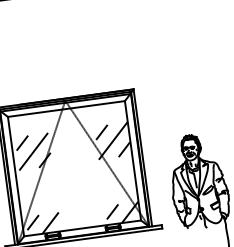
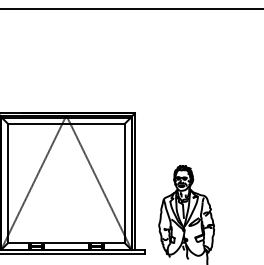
hatch: (77, 178) -> (68, 193), removed

